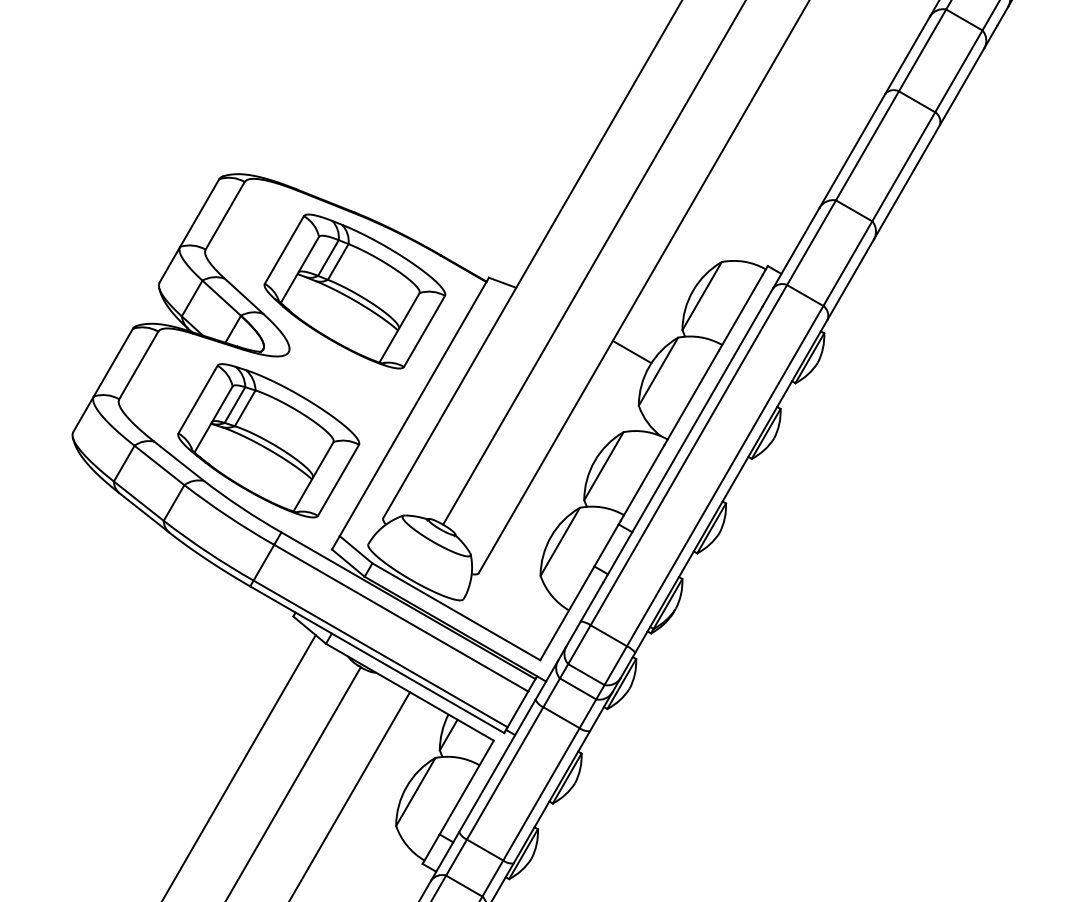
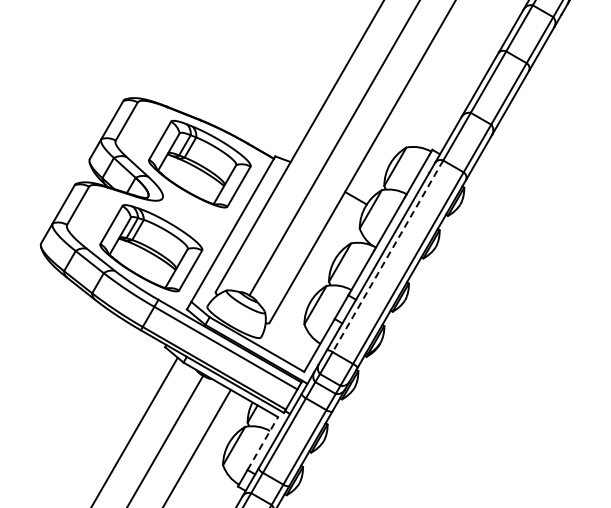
line: (688, 455) -> (387, 256), solid -> dashed
line: (466, 787) -> (262, 443), solid -> dashed

